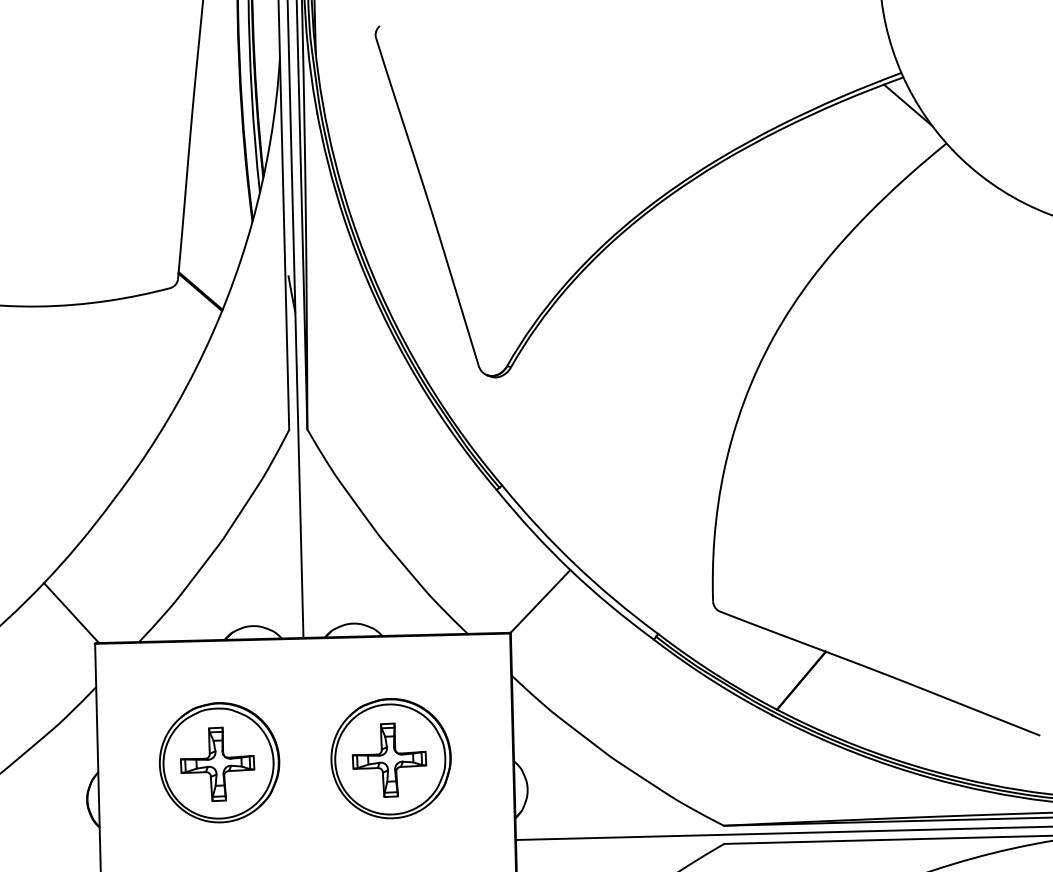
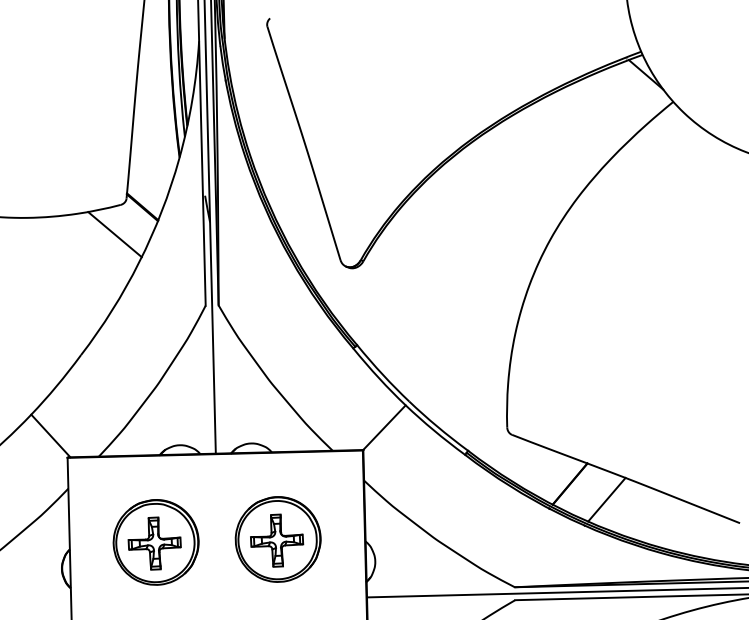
line: (161, 329) -> (114, 234), added
line: (852, 702) -> (606, 499), added

